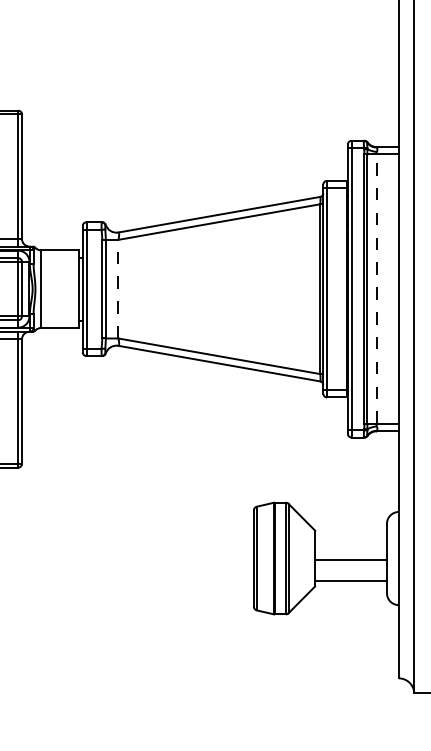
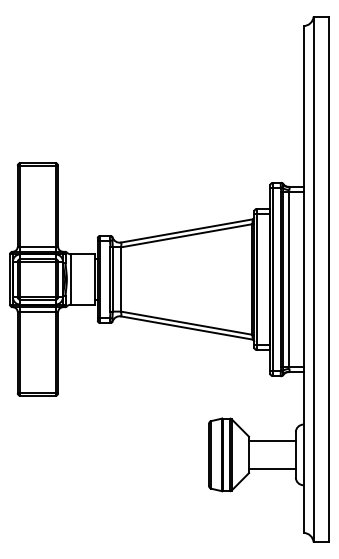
line: (117, 289) -> (120, 279), dashed -> solid
line: (377, 289) -> (289, 279), dashed -> solid
line: (351, 559) -> (272, 440), moved

